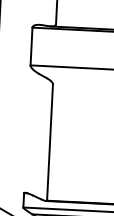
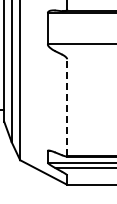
line: (50, 142) -> (67, 107), solid -> dashed

